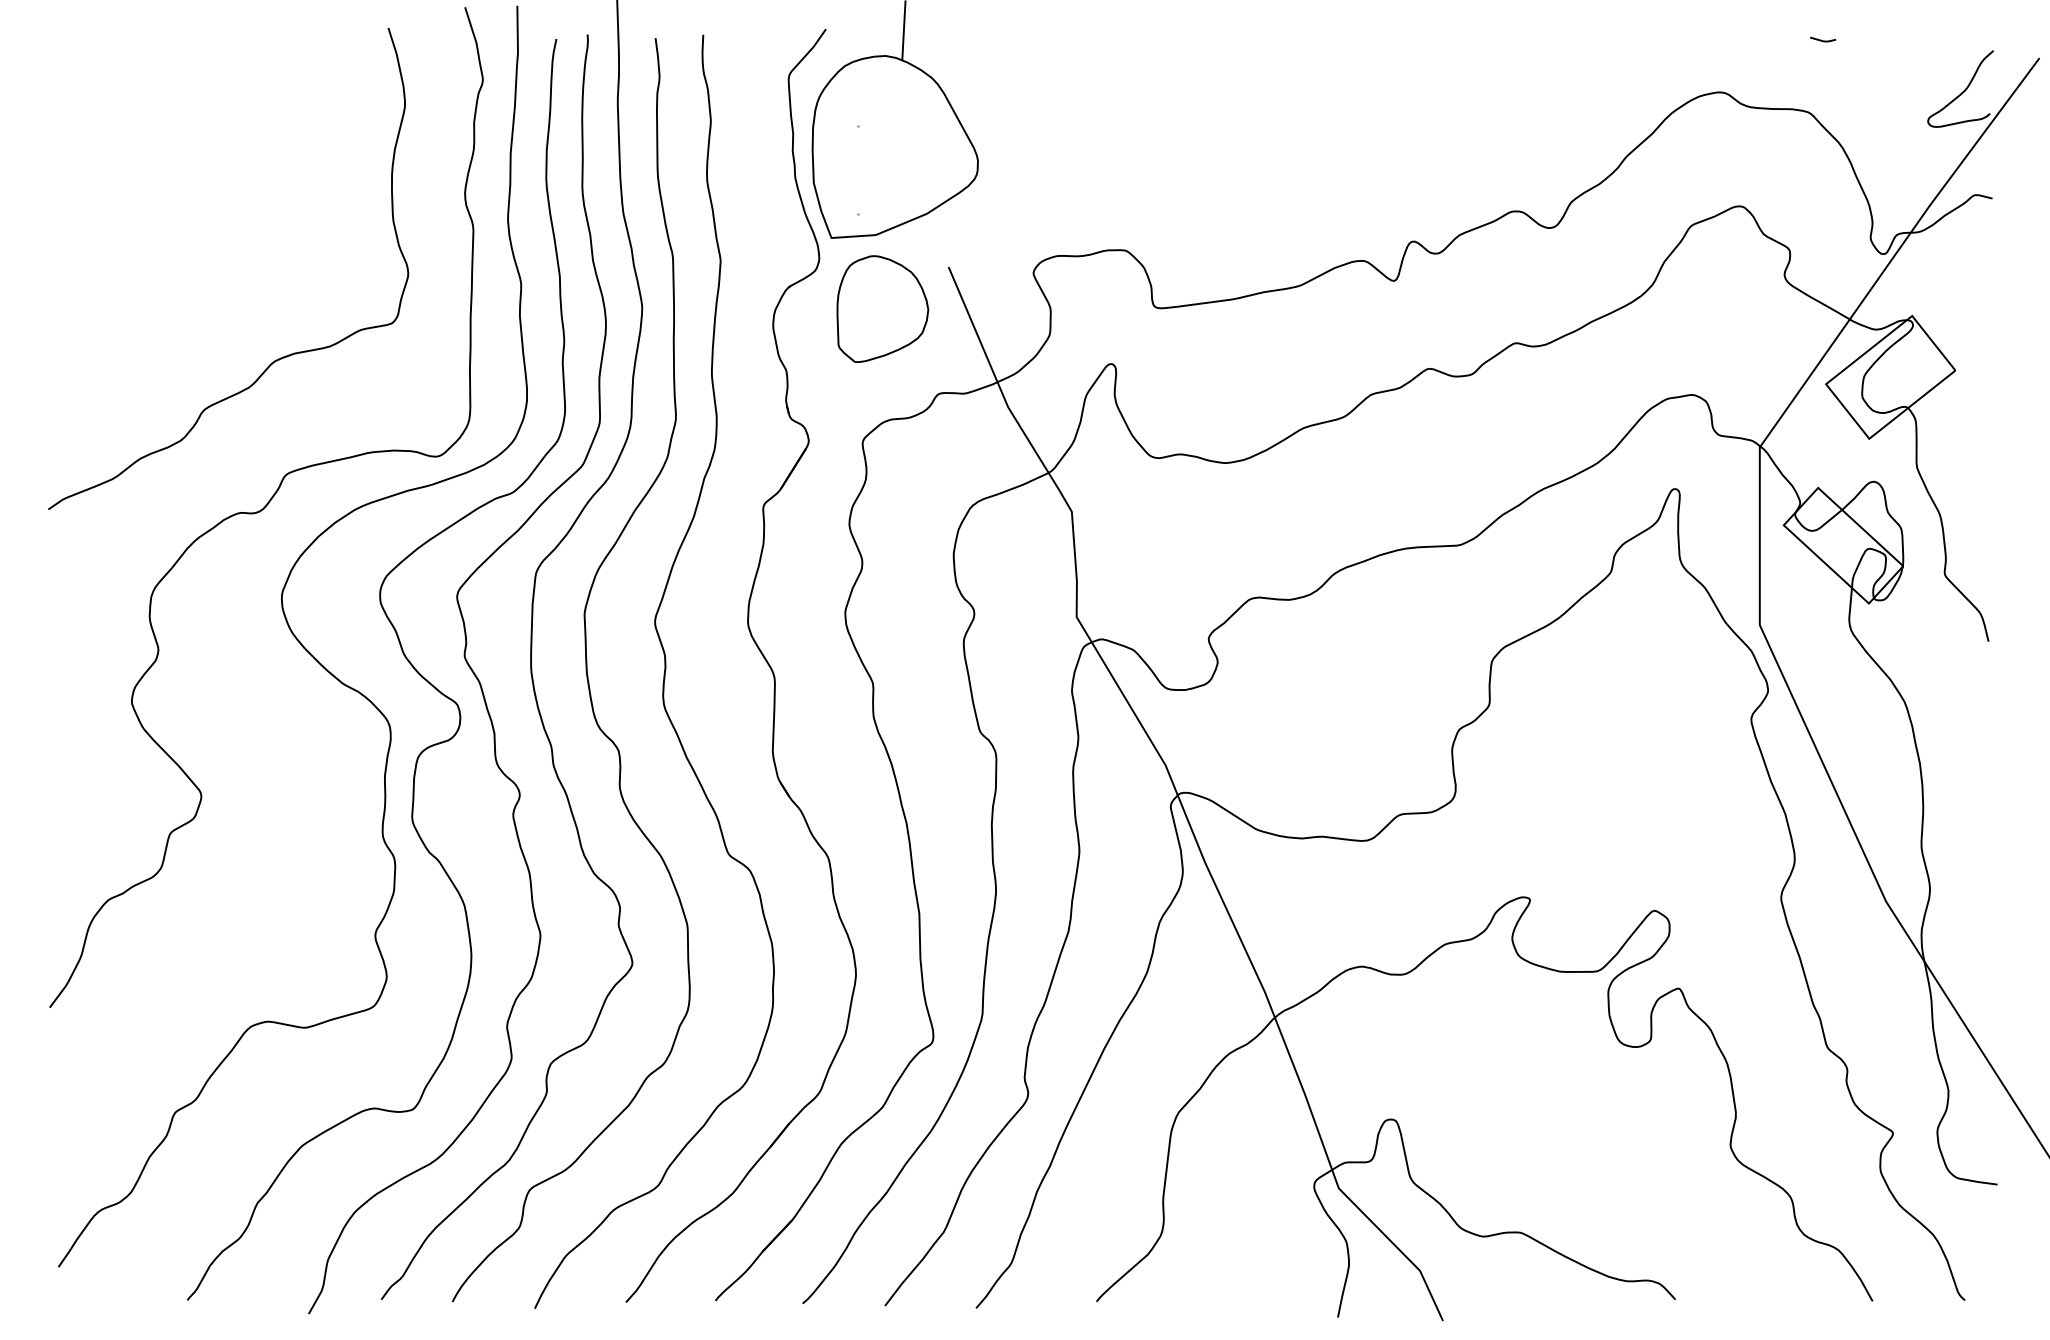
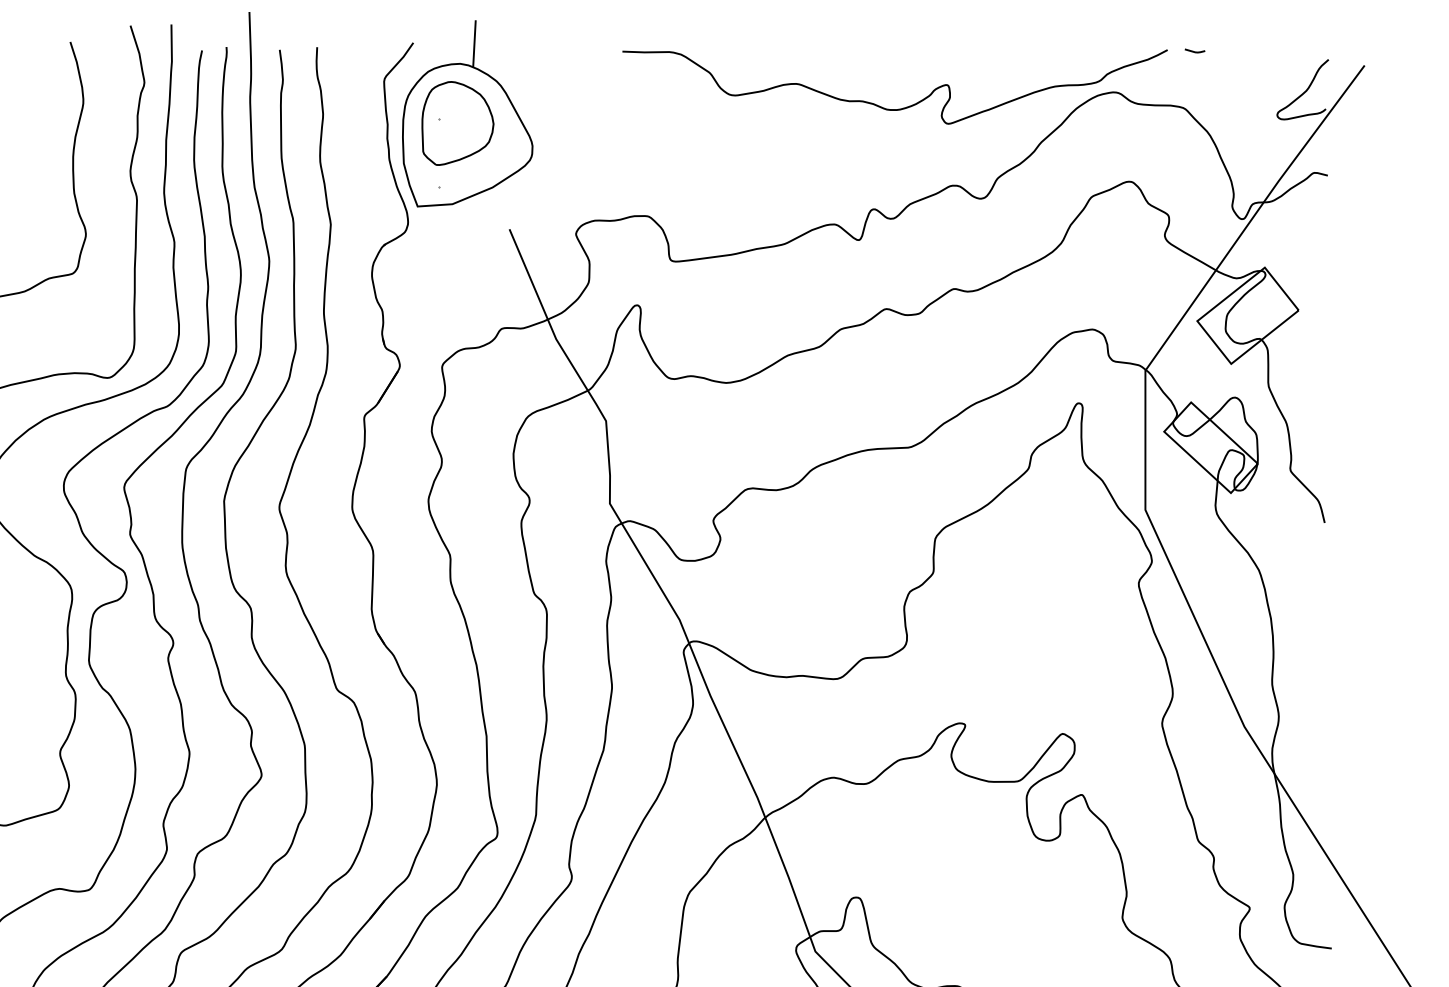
curve: (1443, 113) -> (897, 108), added
part: (882, 308) -> (457, 123), moved

